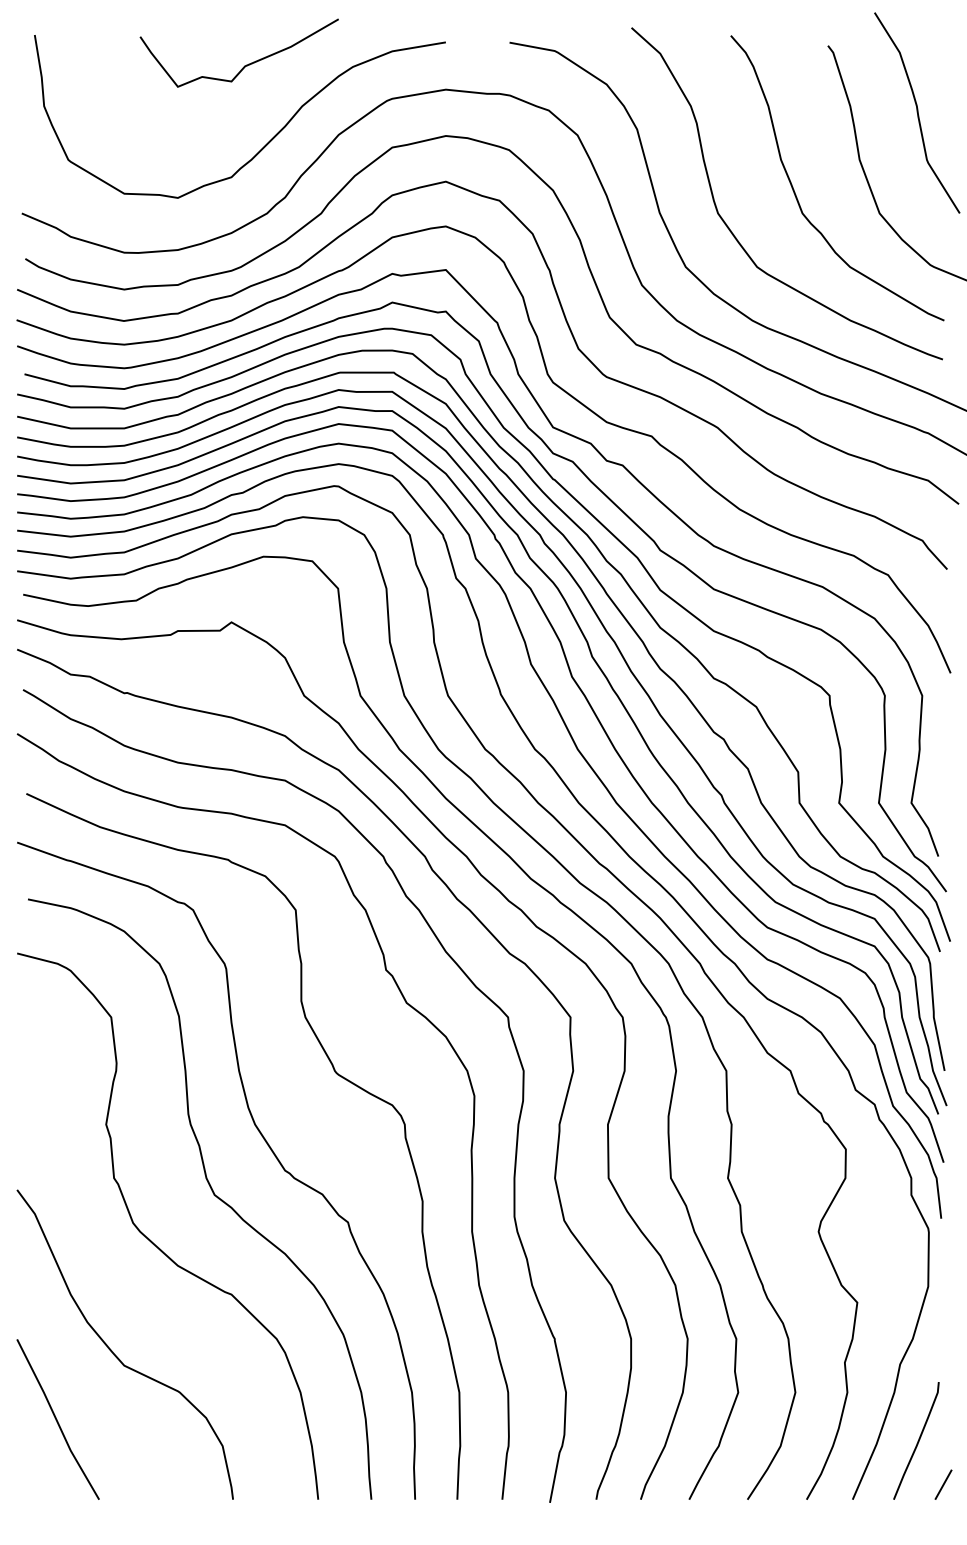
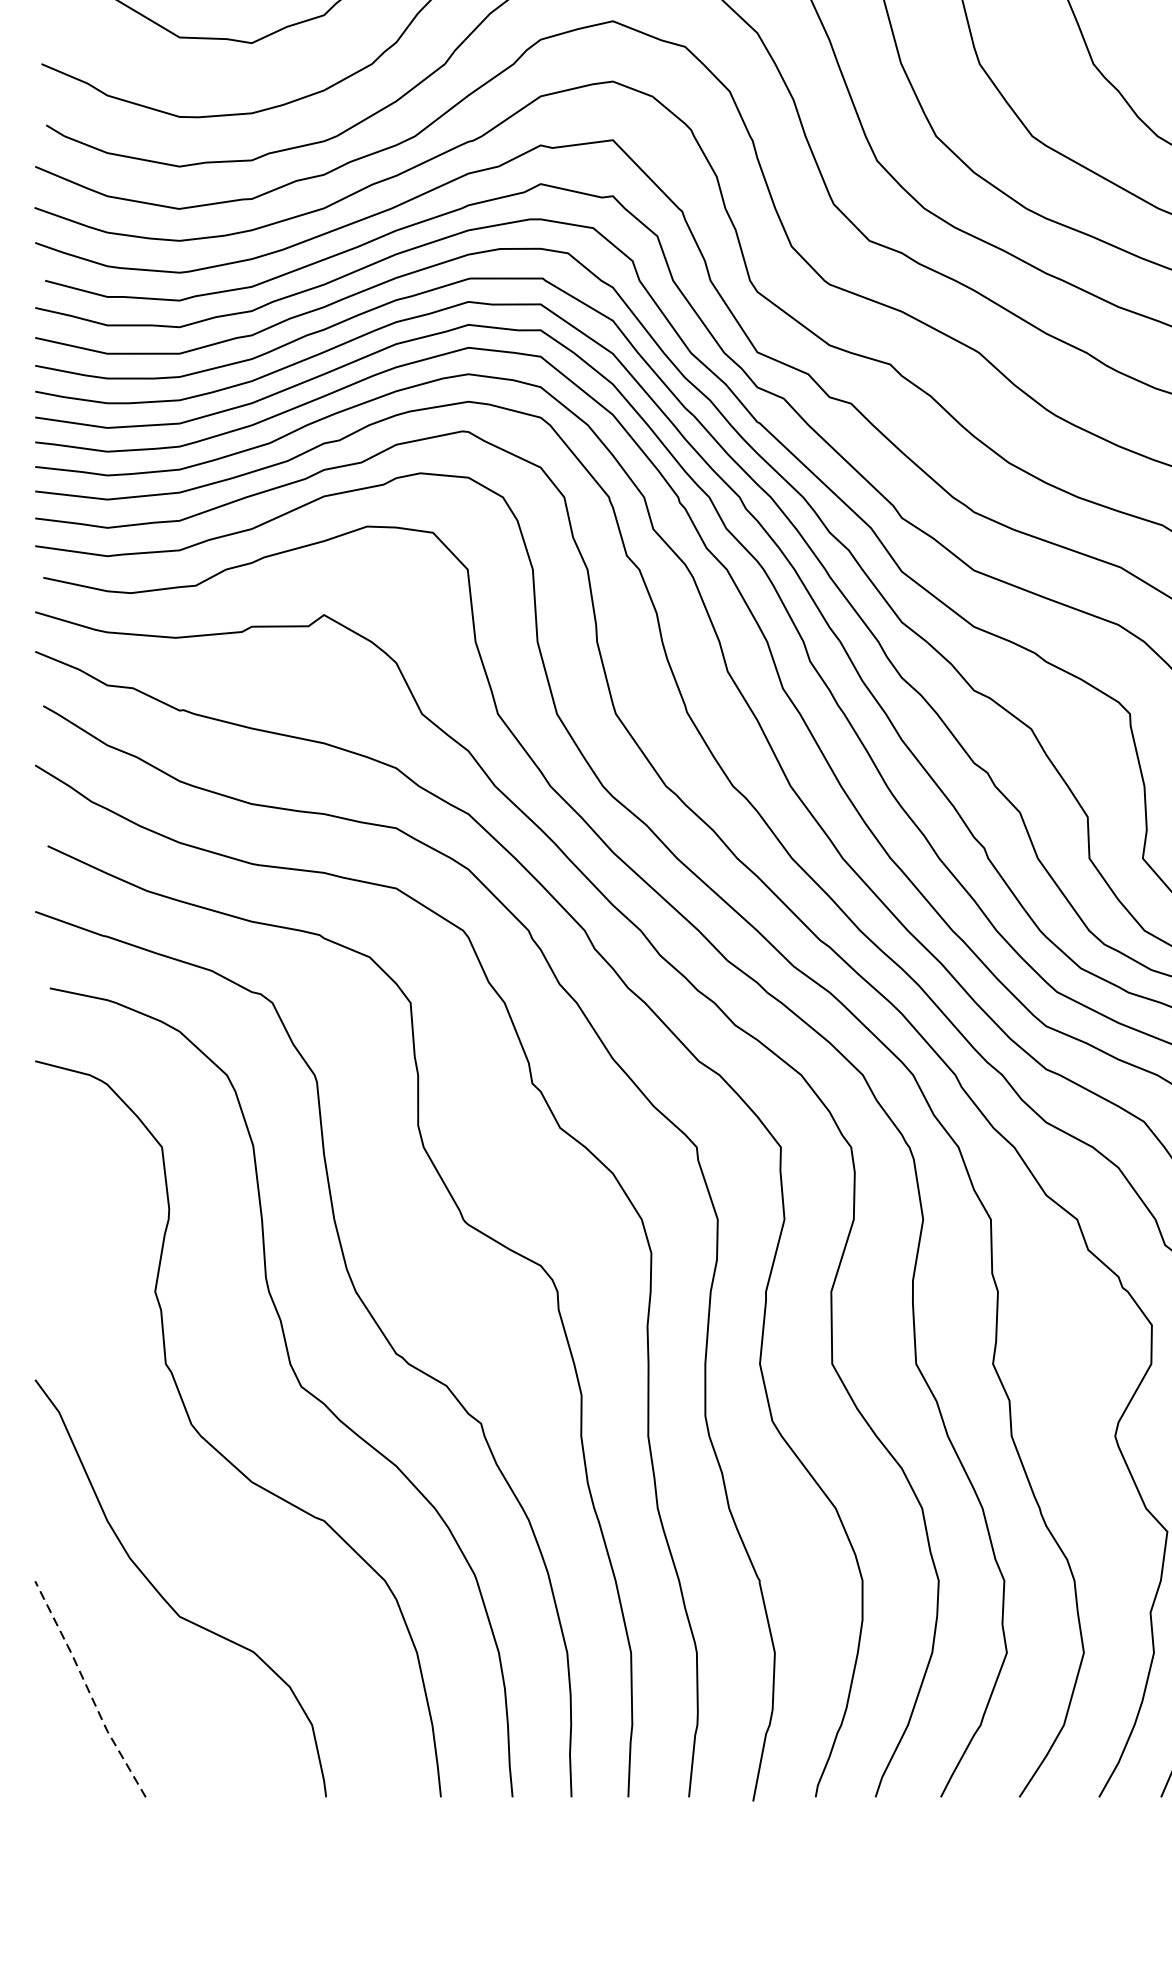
line: (56, 1420) -> (88, 1690), solid -> dashed

